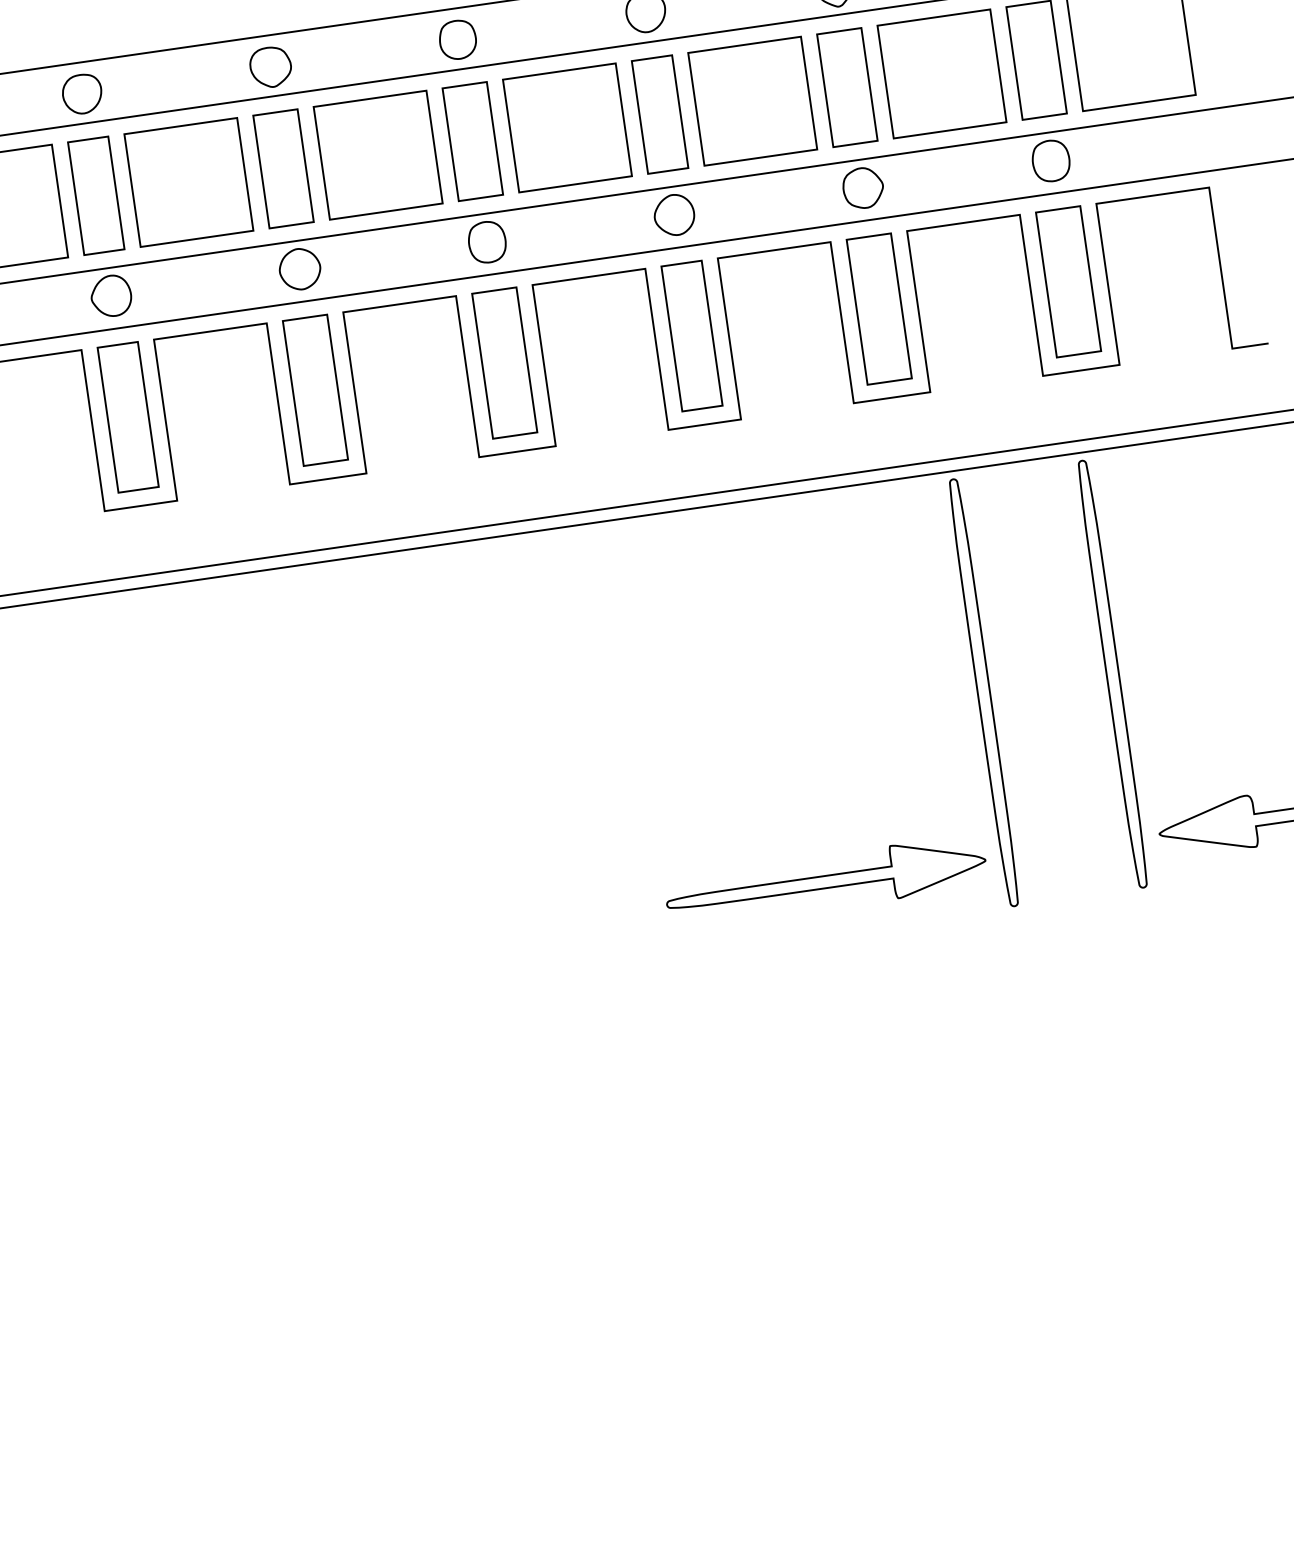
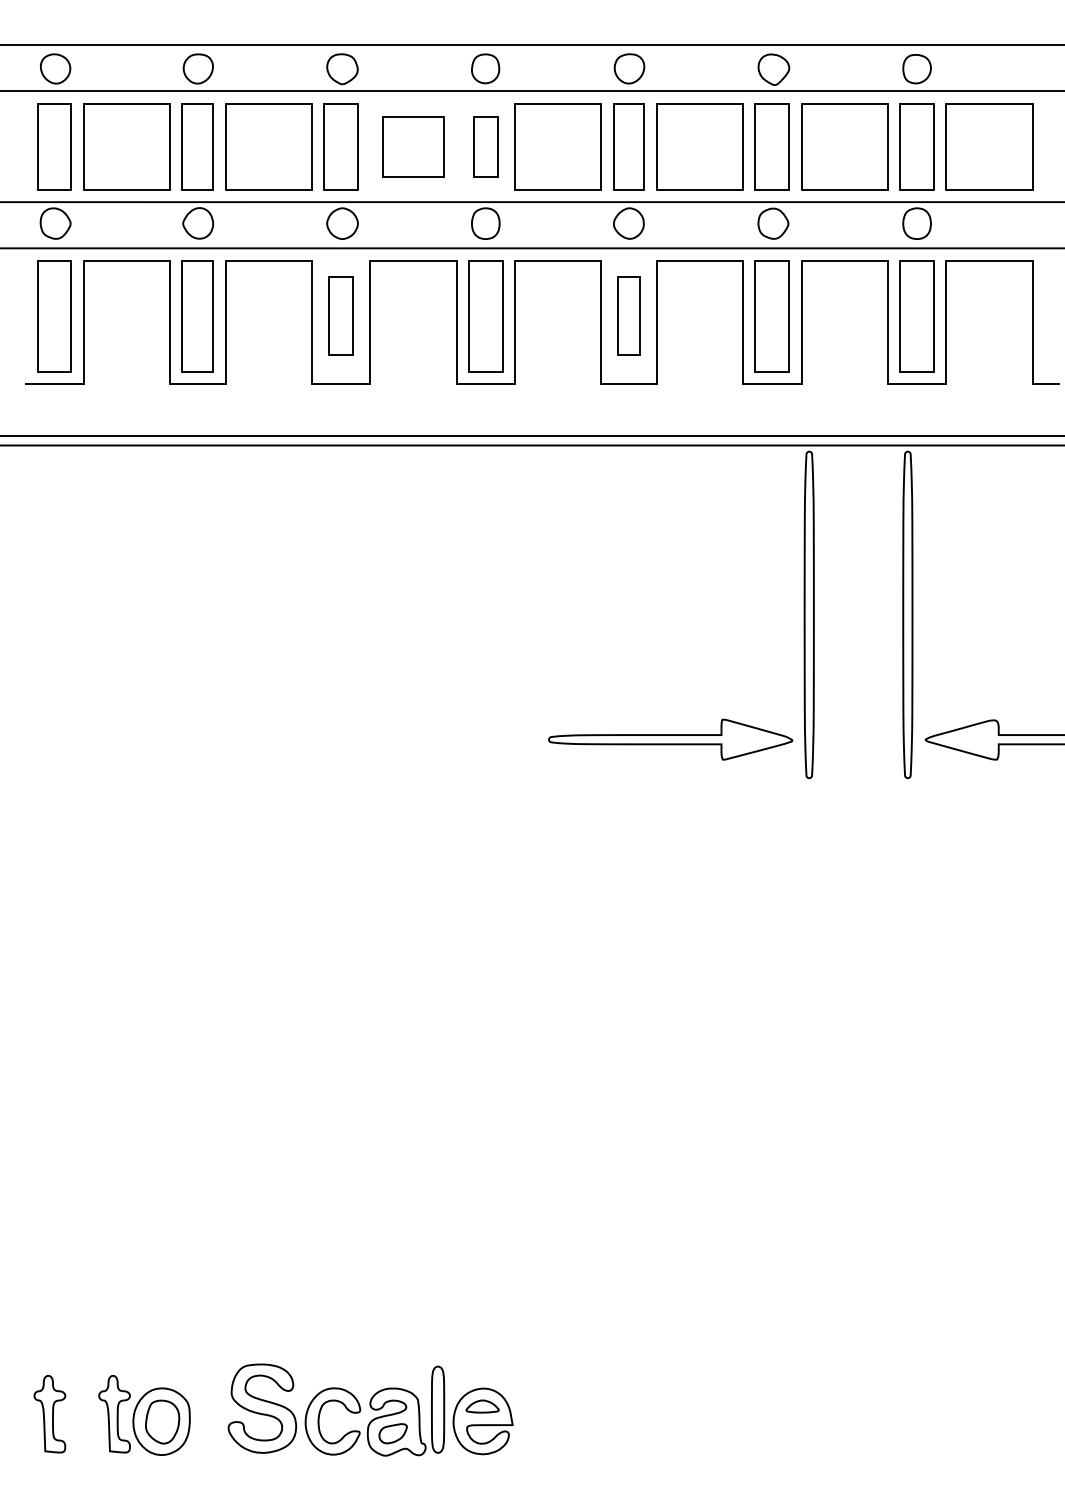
part: (472, 141) -> (485, 146), size x0.7
part: (378, 154) -> (413, 146), size x0.7
part: (691, 336) -> (628, 316), size x0.7
part: (314, 390) -> (340, 316), size x0.7

